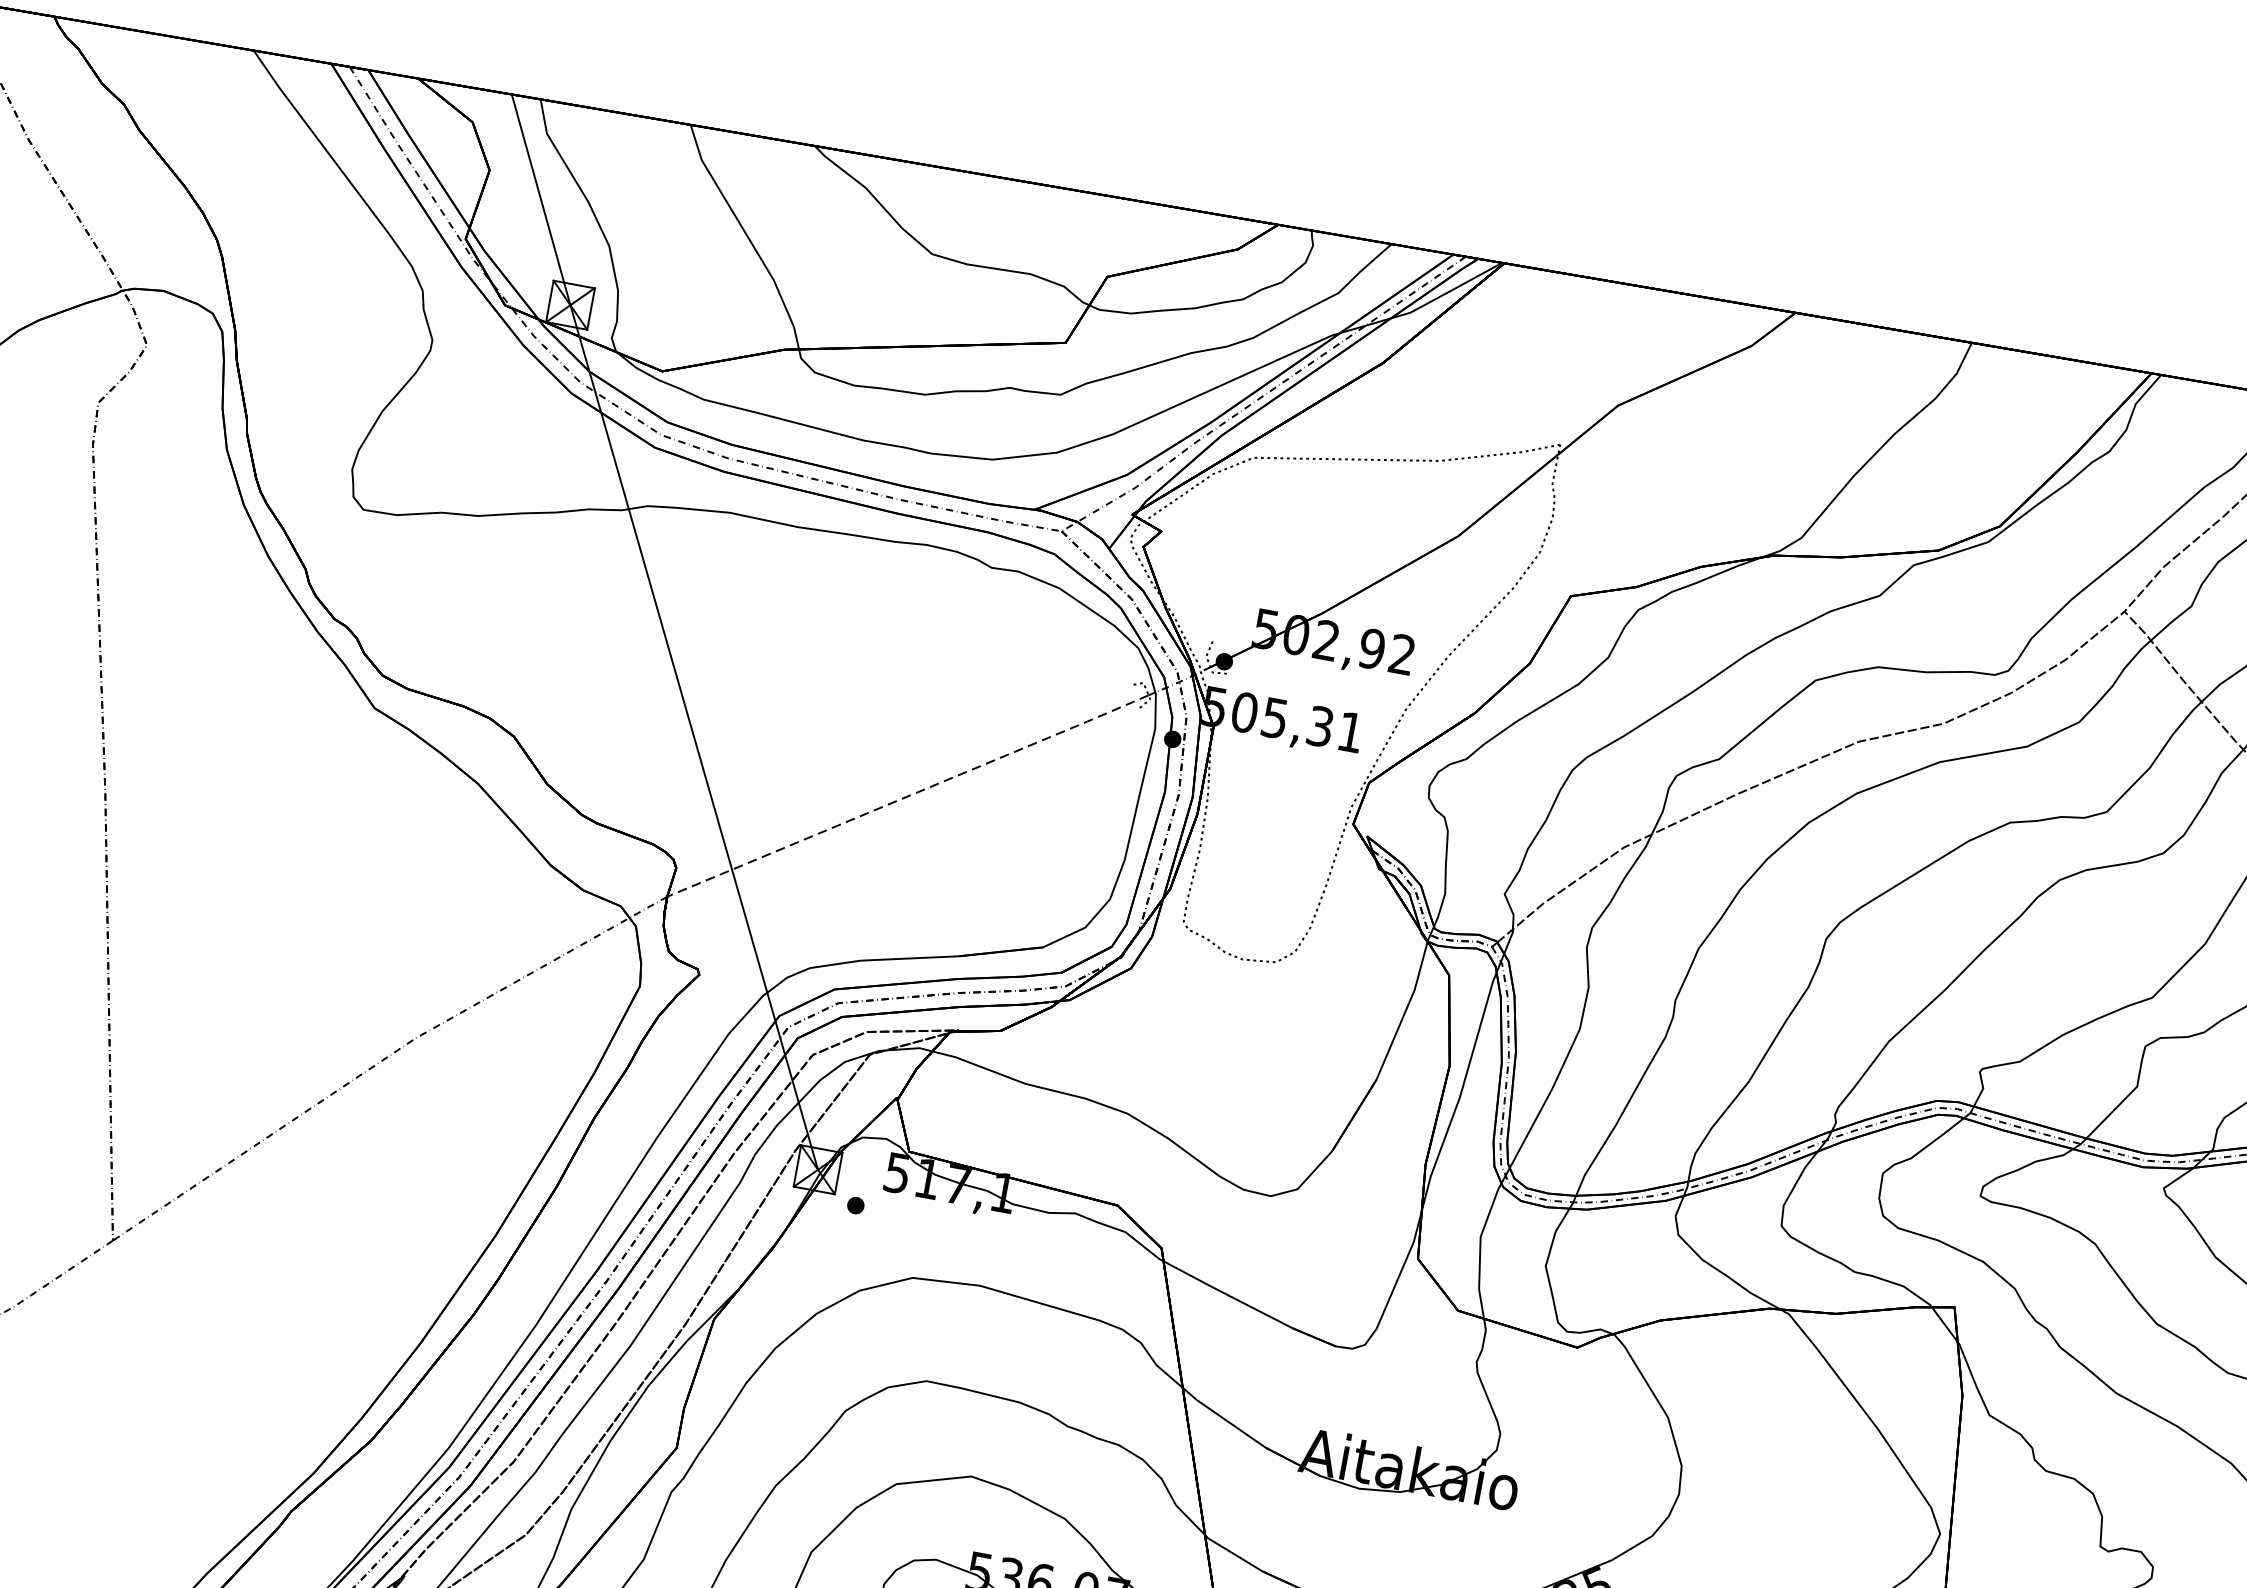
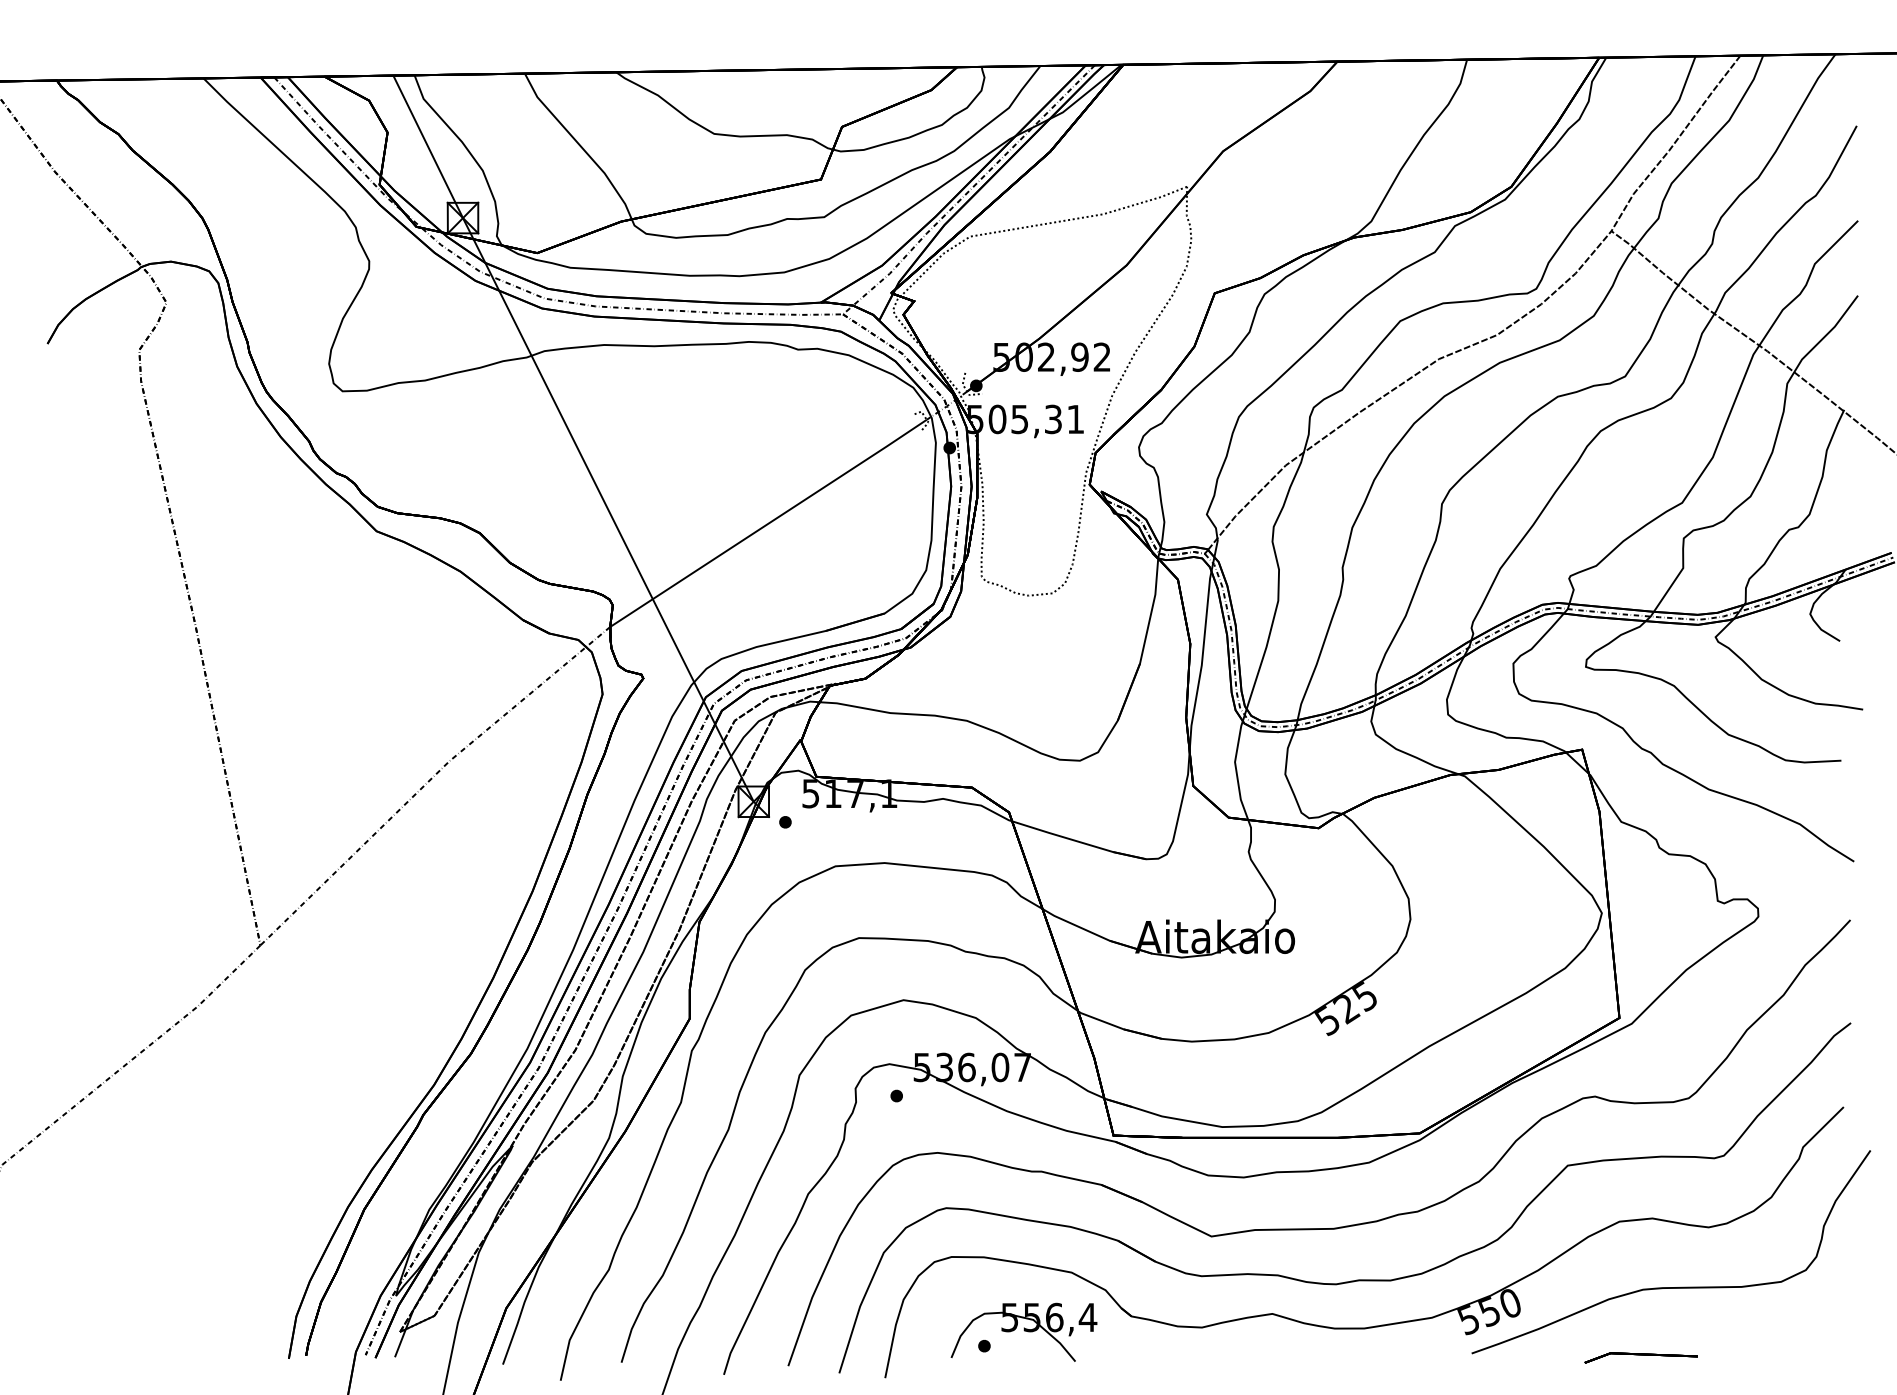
line: (907, 796) -> (768, 523), dashed -> solid

